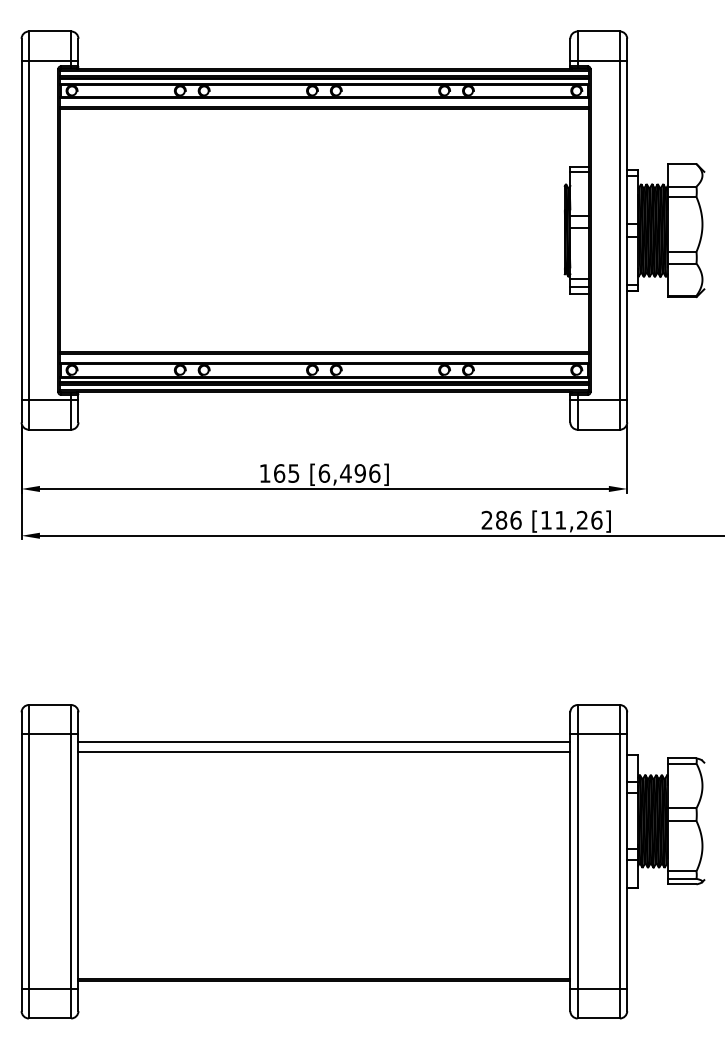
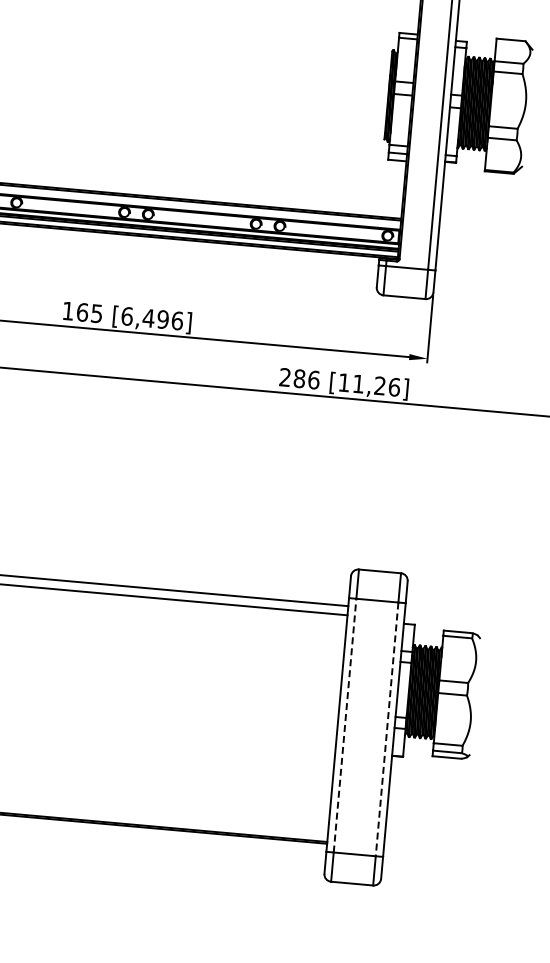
line: (577, 861) -> (344, 725), solid -> dashed
line: (619, 862) -> (386, 730), solid -> dashed

